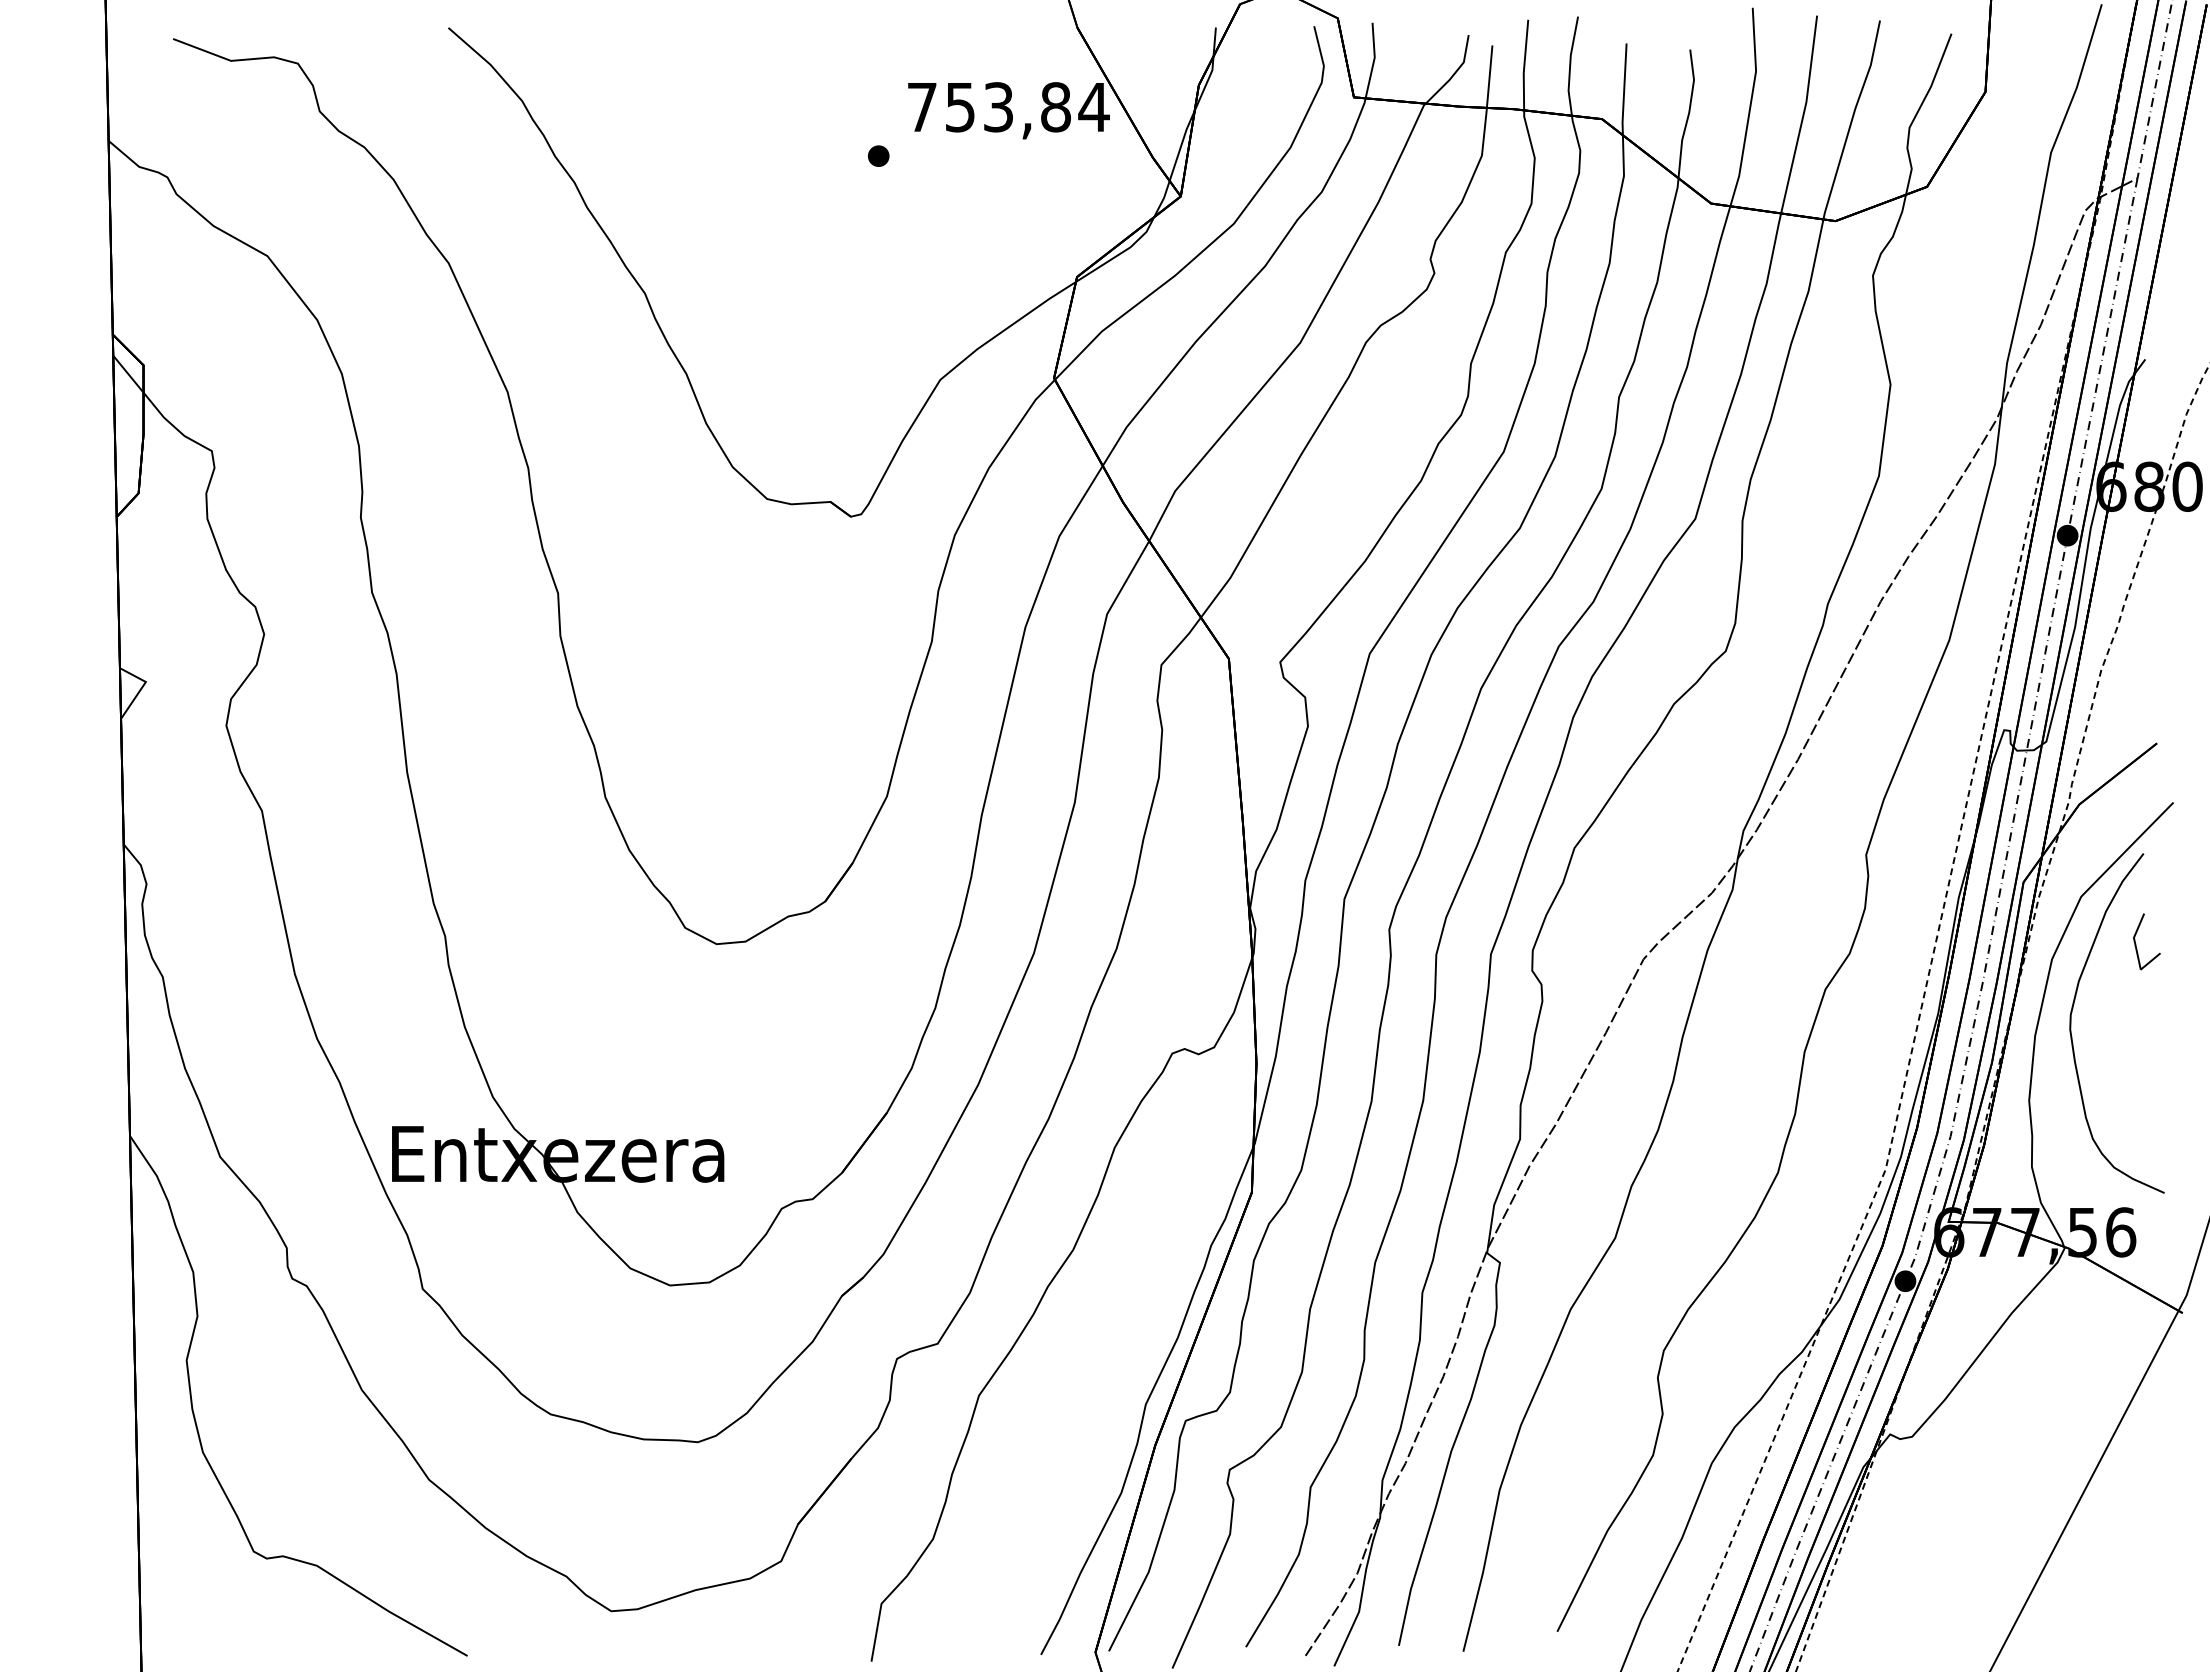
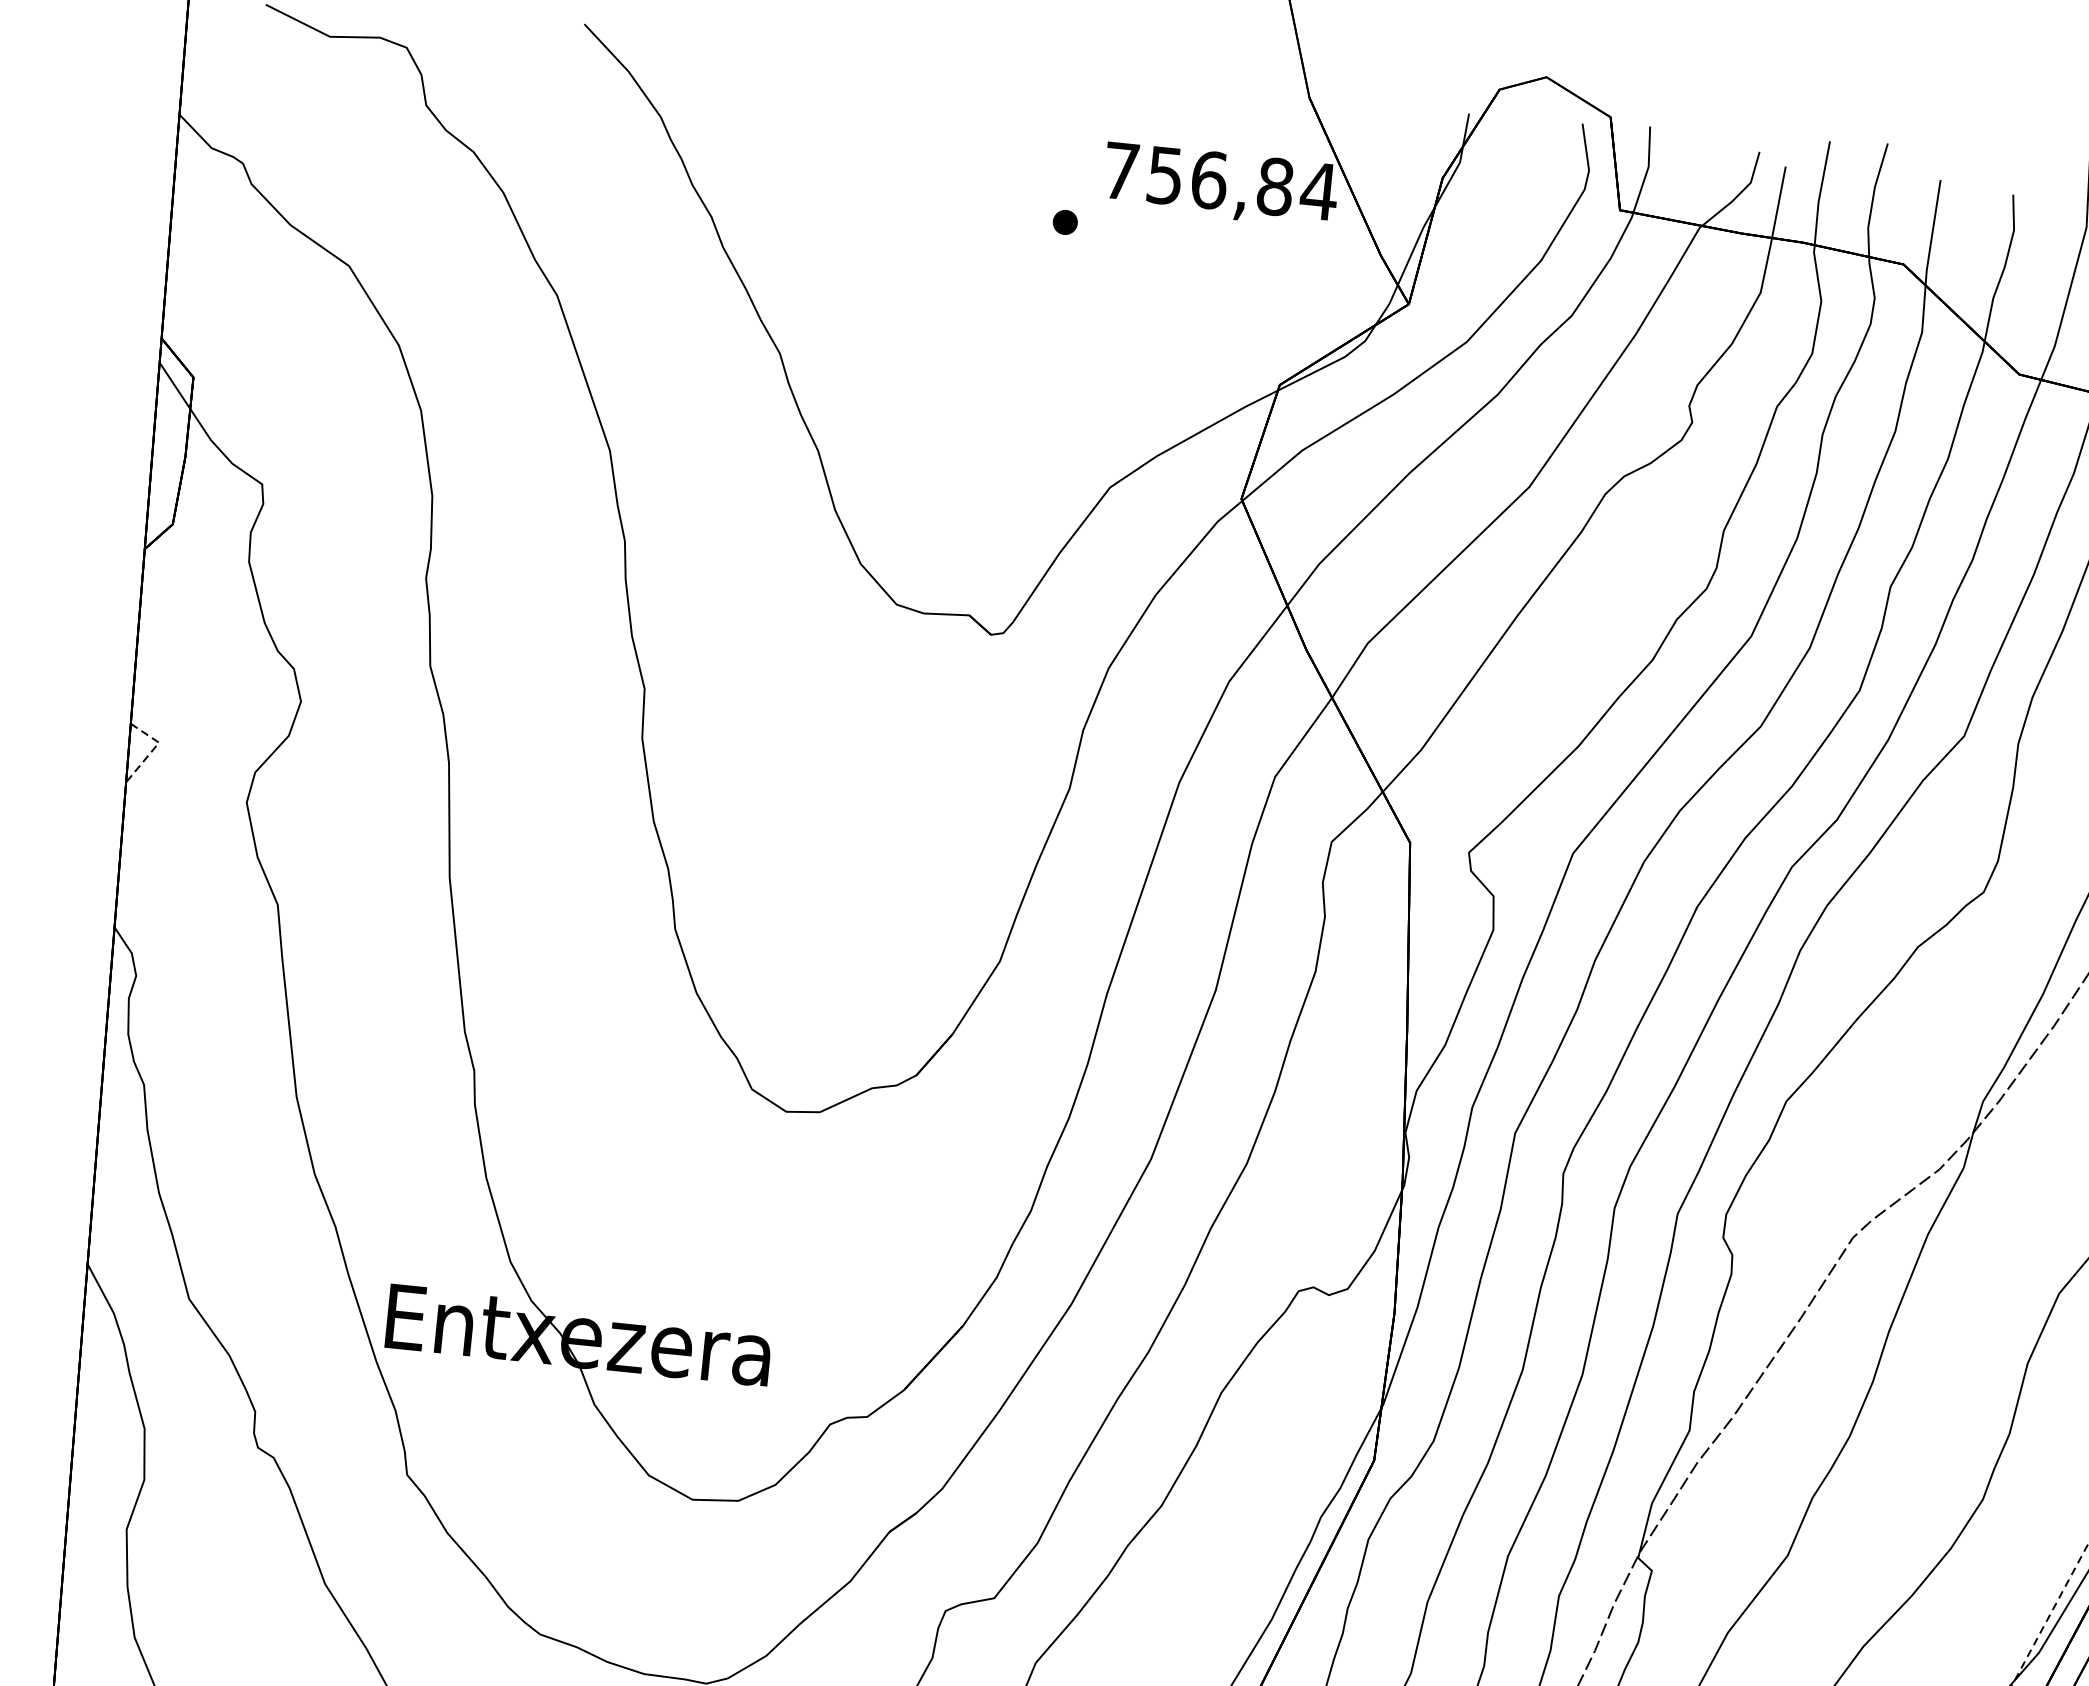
text: (998, 107) -> (1209, 180), 753,84 -> 756,84
line: (142, 687) -> (154, 748), solid -> dashed

